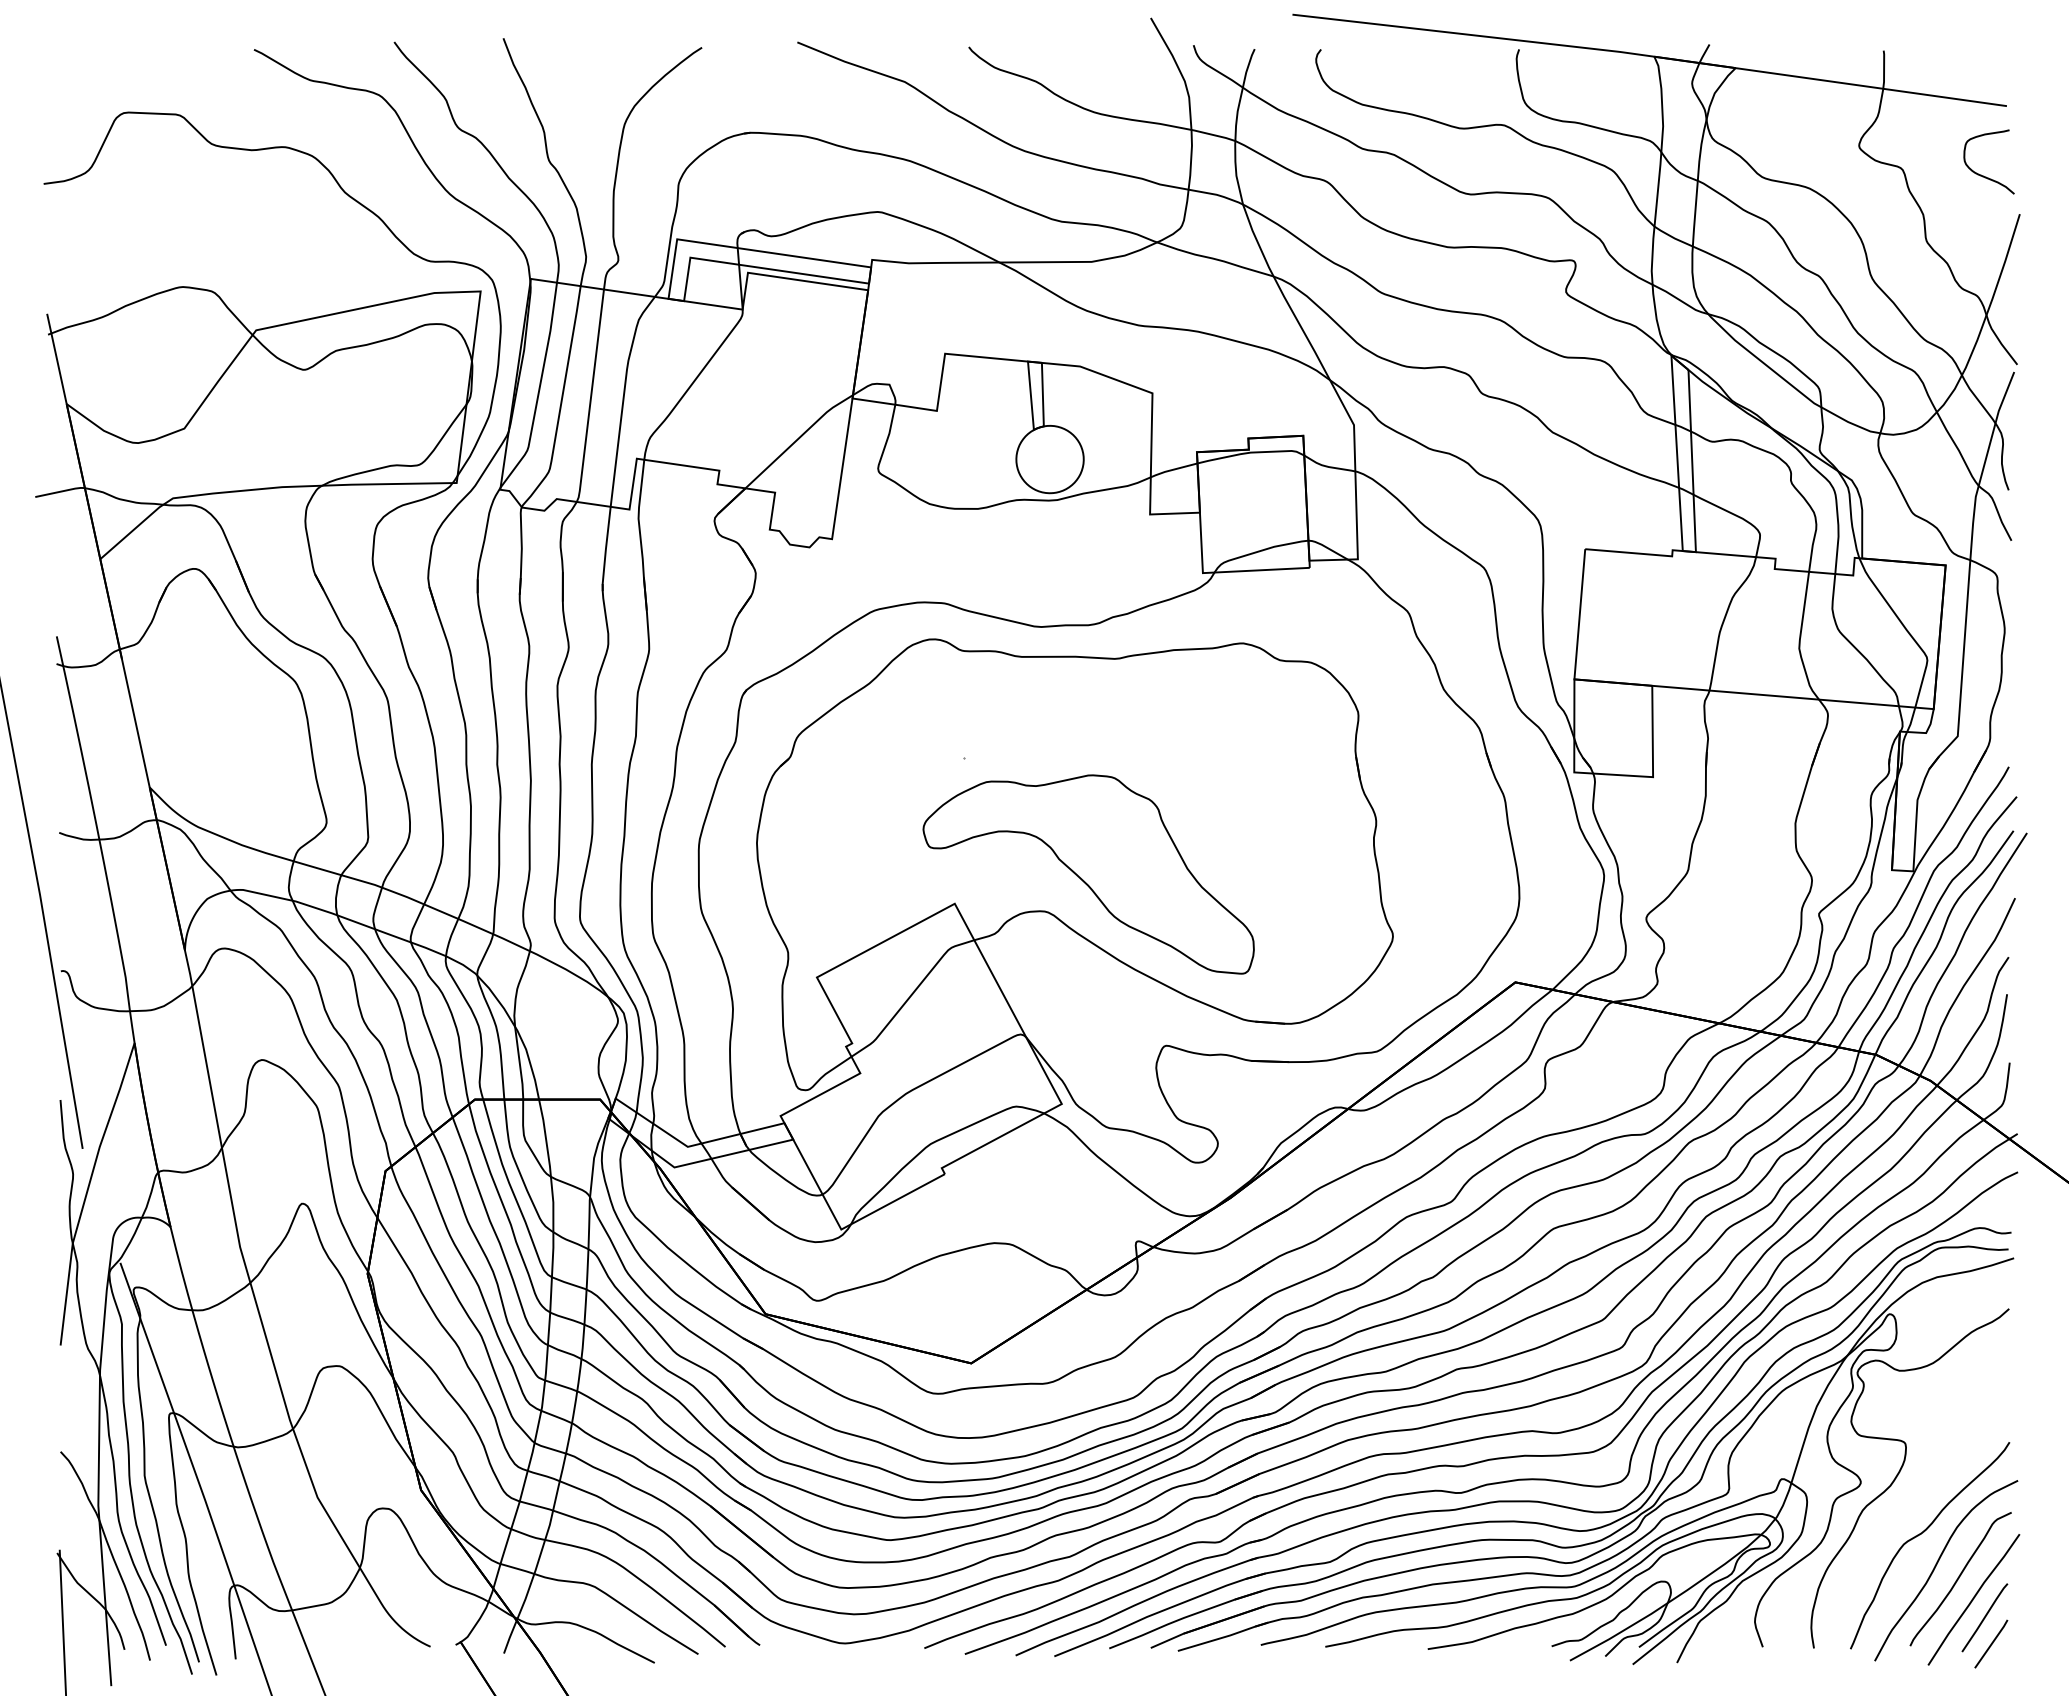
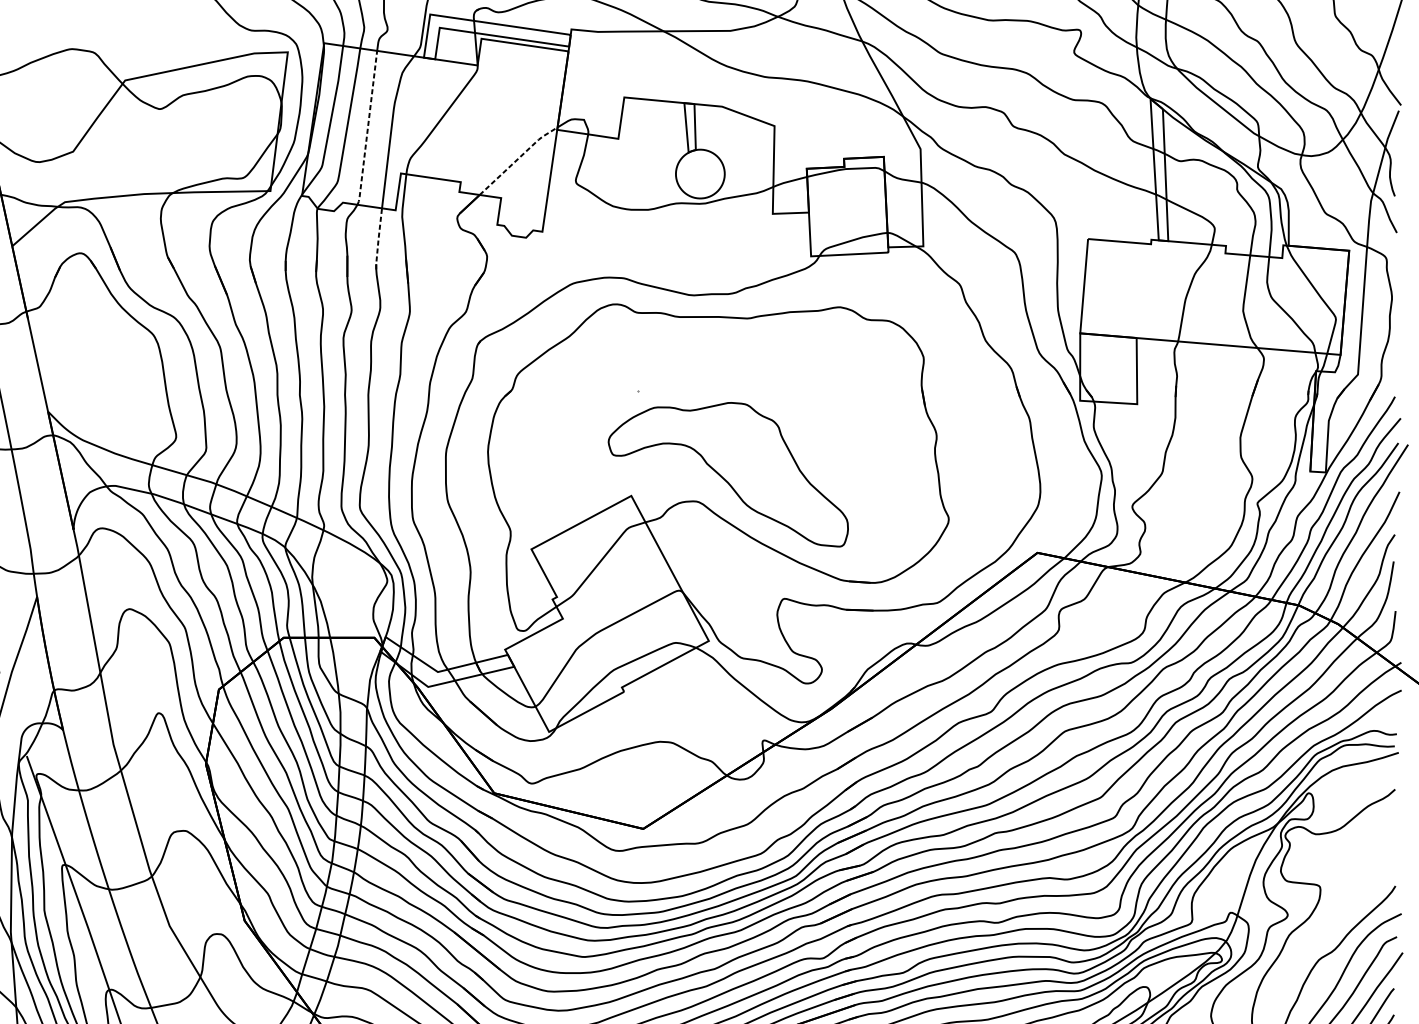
line: (591, 397) -> (368, 129), solid -> dashed
line: (798, 438) -> (518, 158), solid -> dashed
line: (605, 549) -> (378, 239), solid -> dashed

